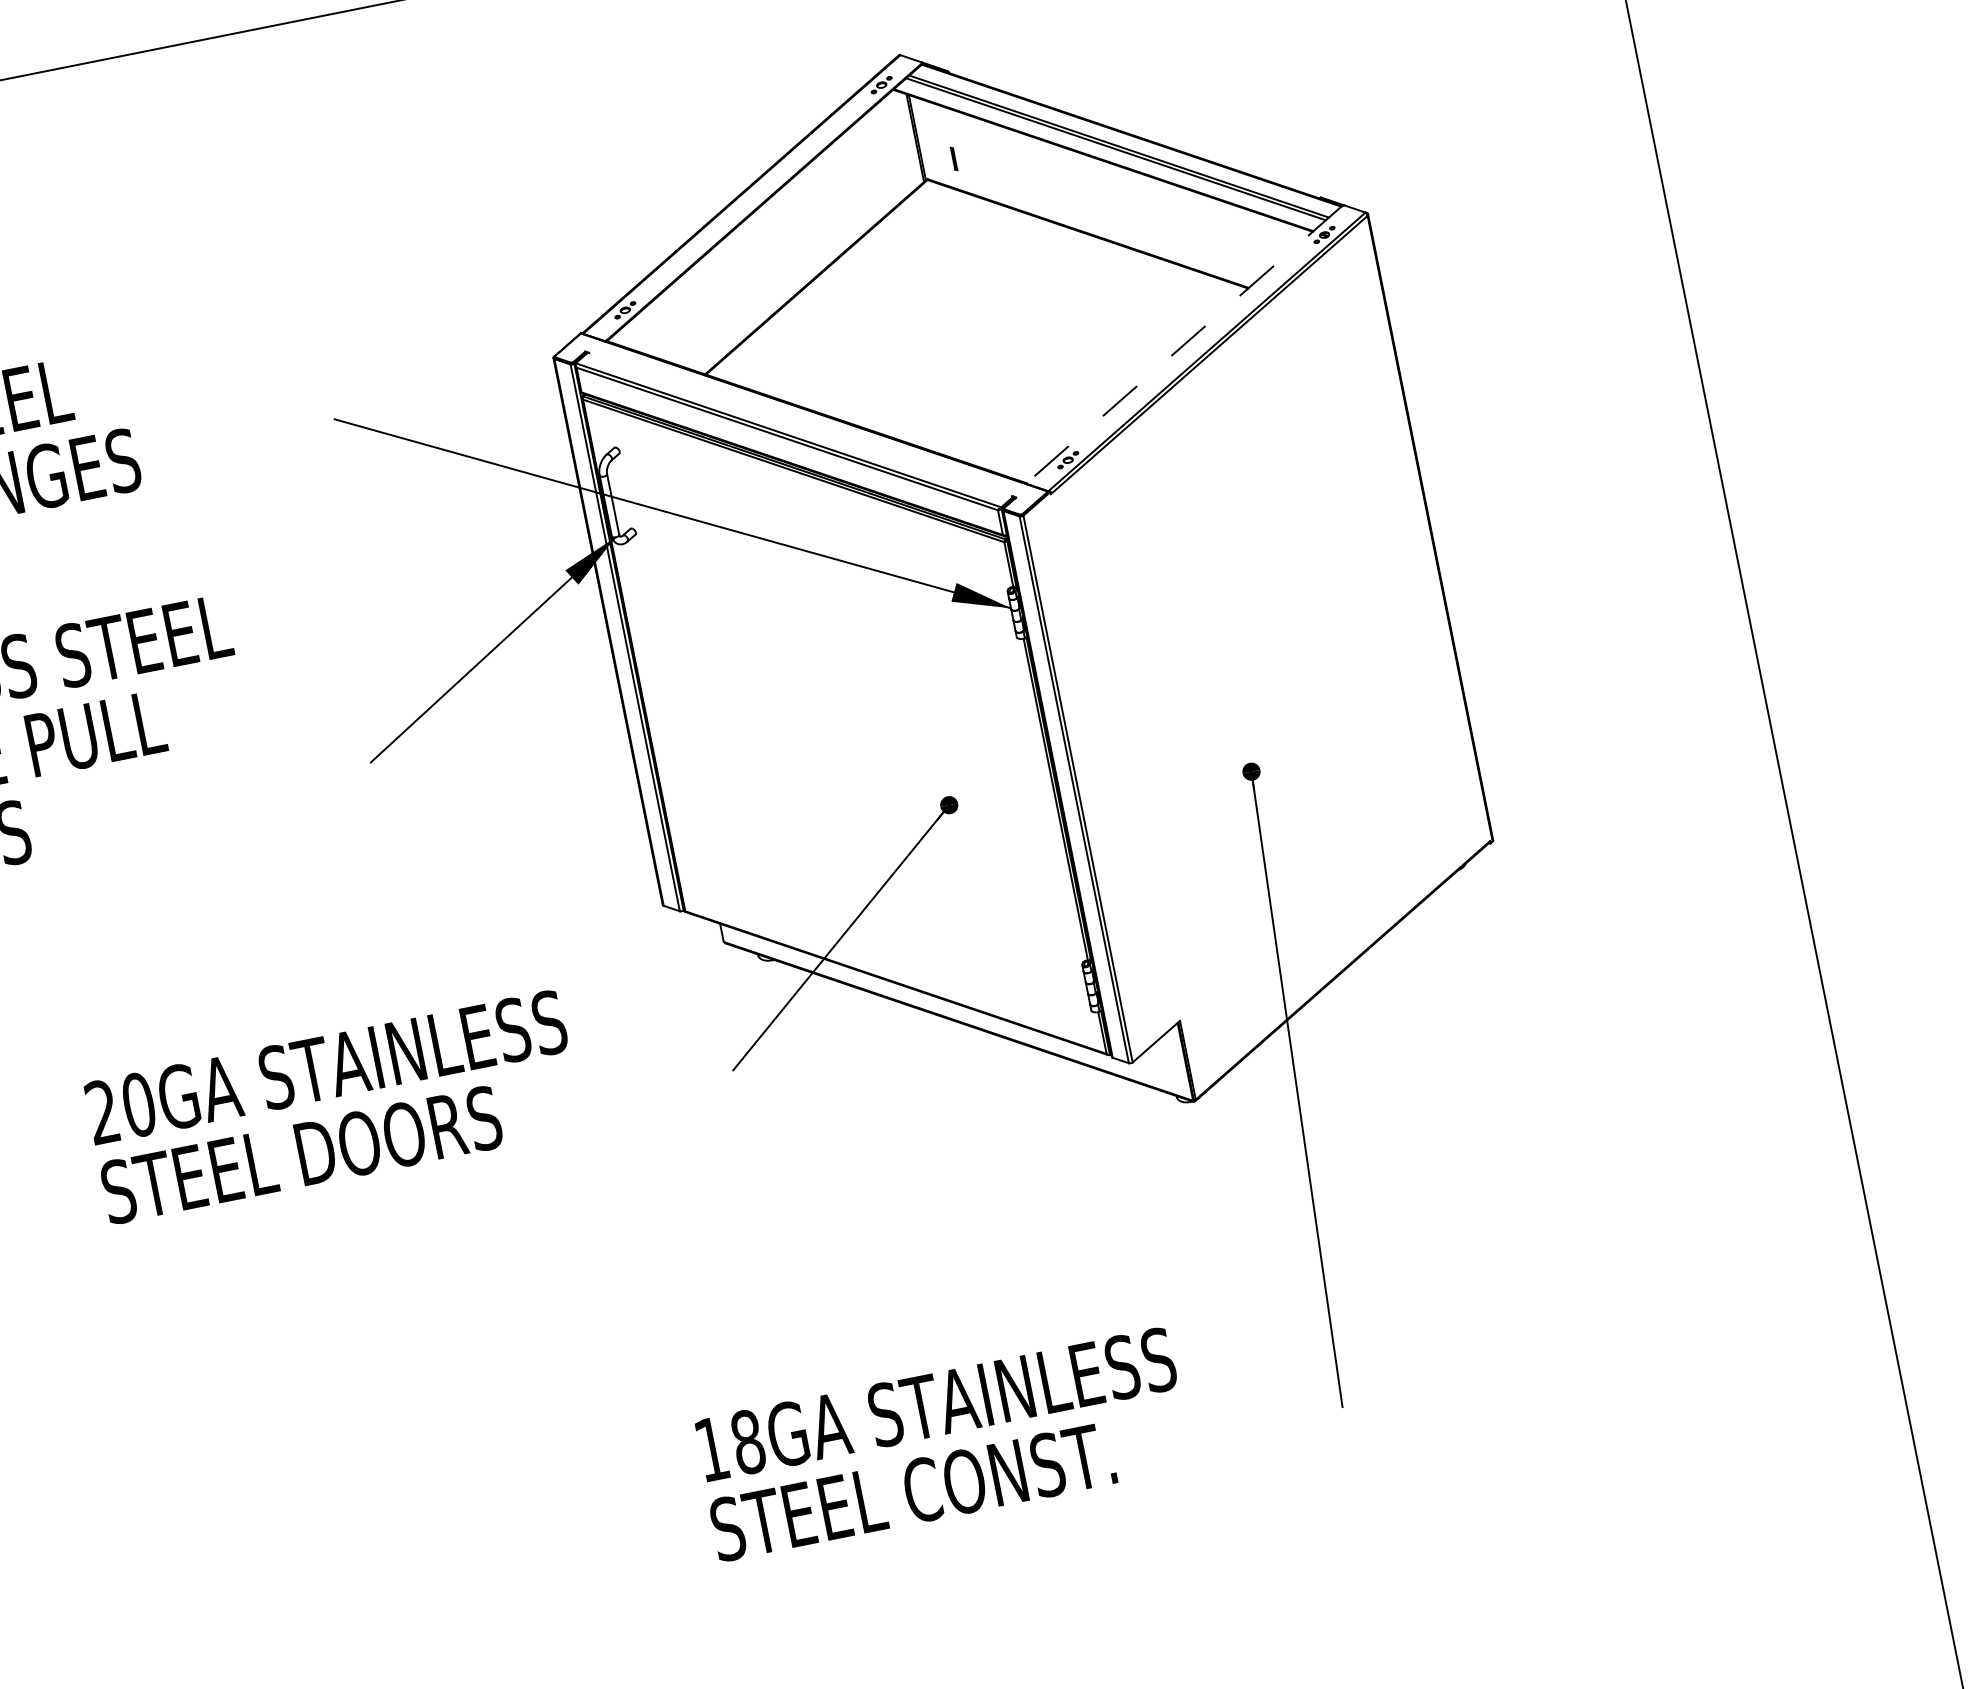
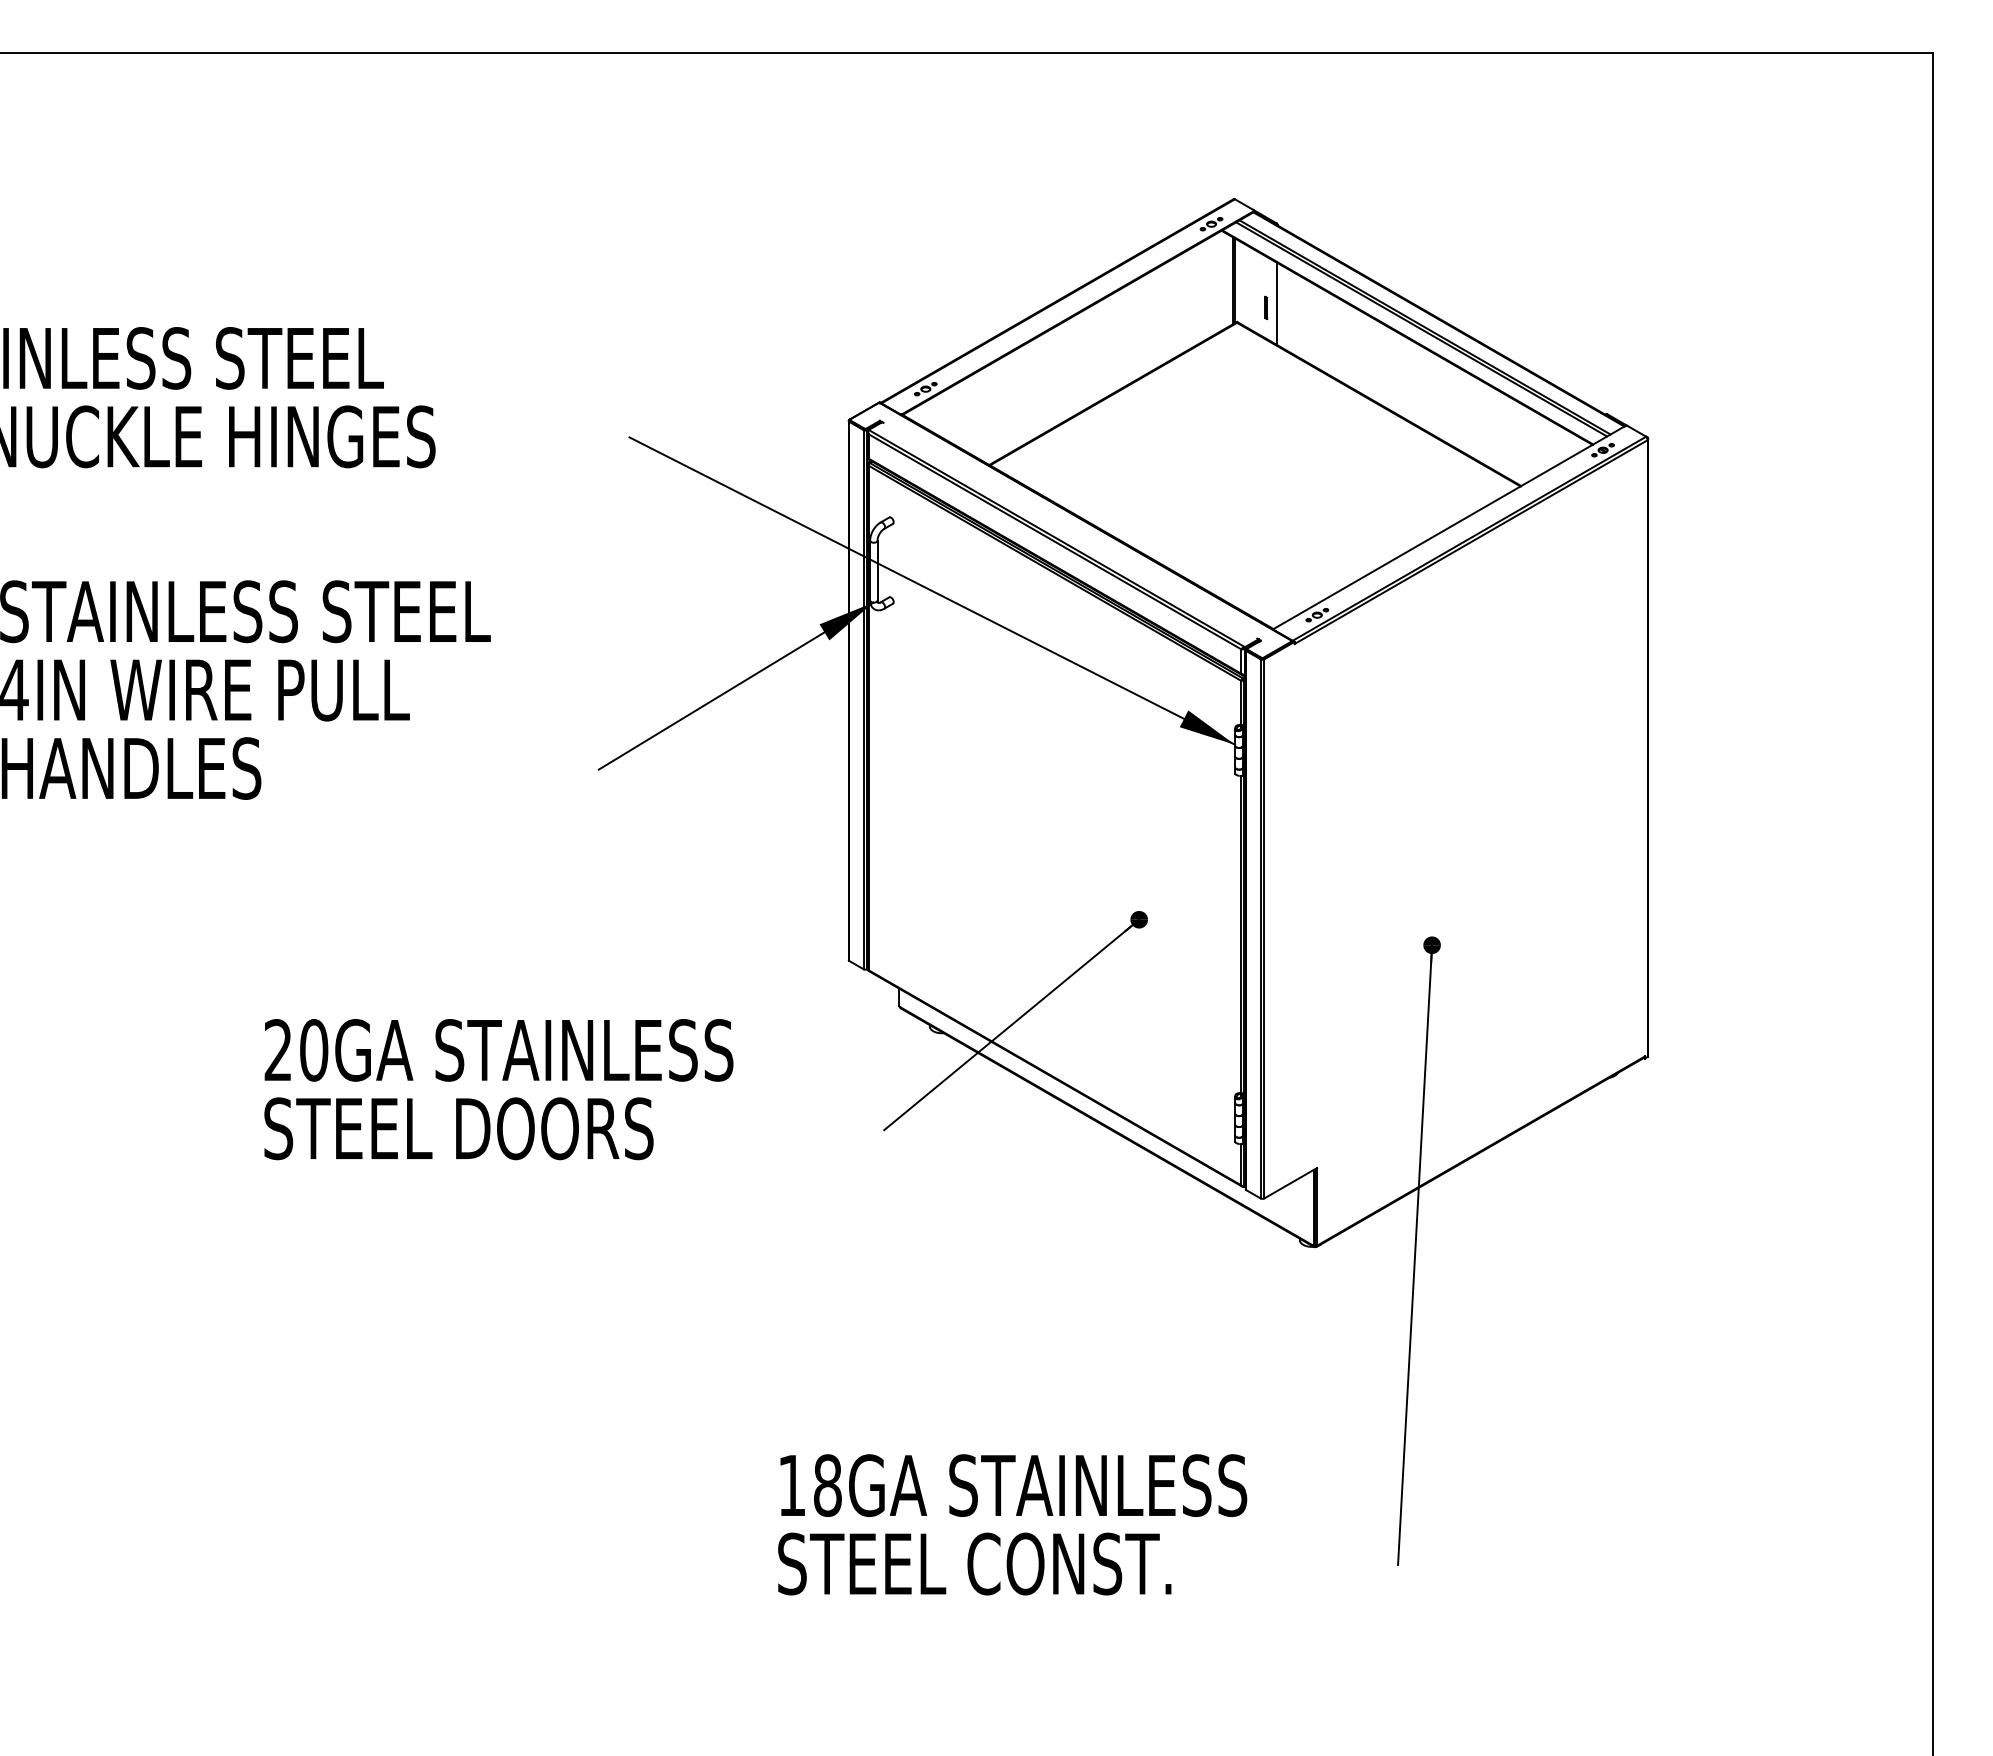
line: (964, 152) -> (1277, 303), added
line: (1184, 344) -> (1449, 527), dashed -> solid

